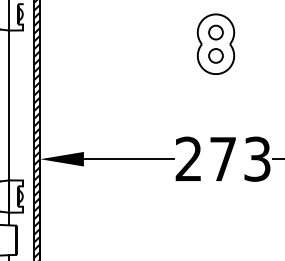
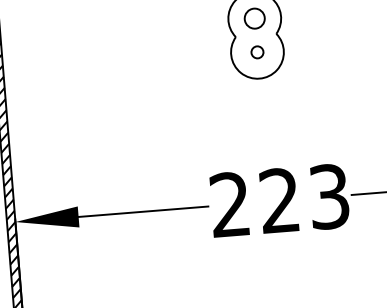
circle: (215, 55) -> (256, 51), size x0.6
text: (222, 158) -> (278, 199), 273 -> 223

